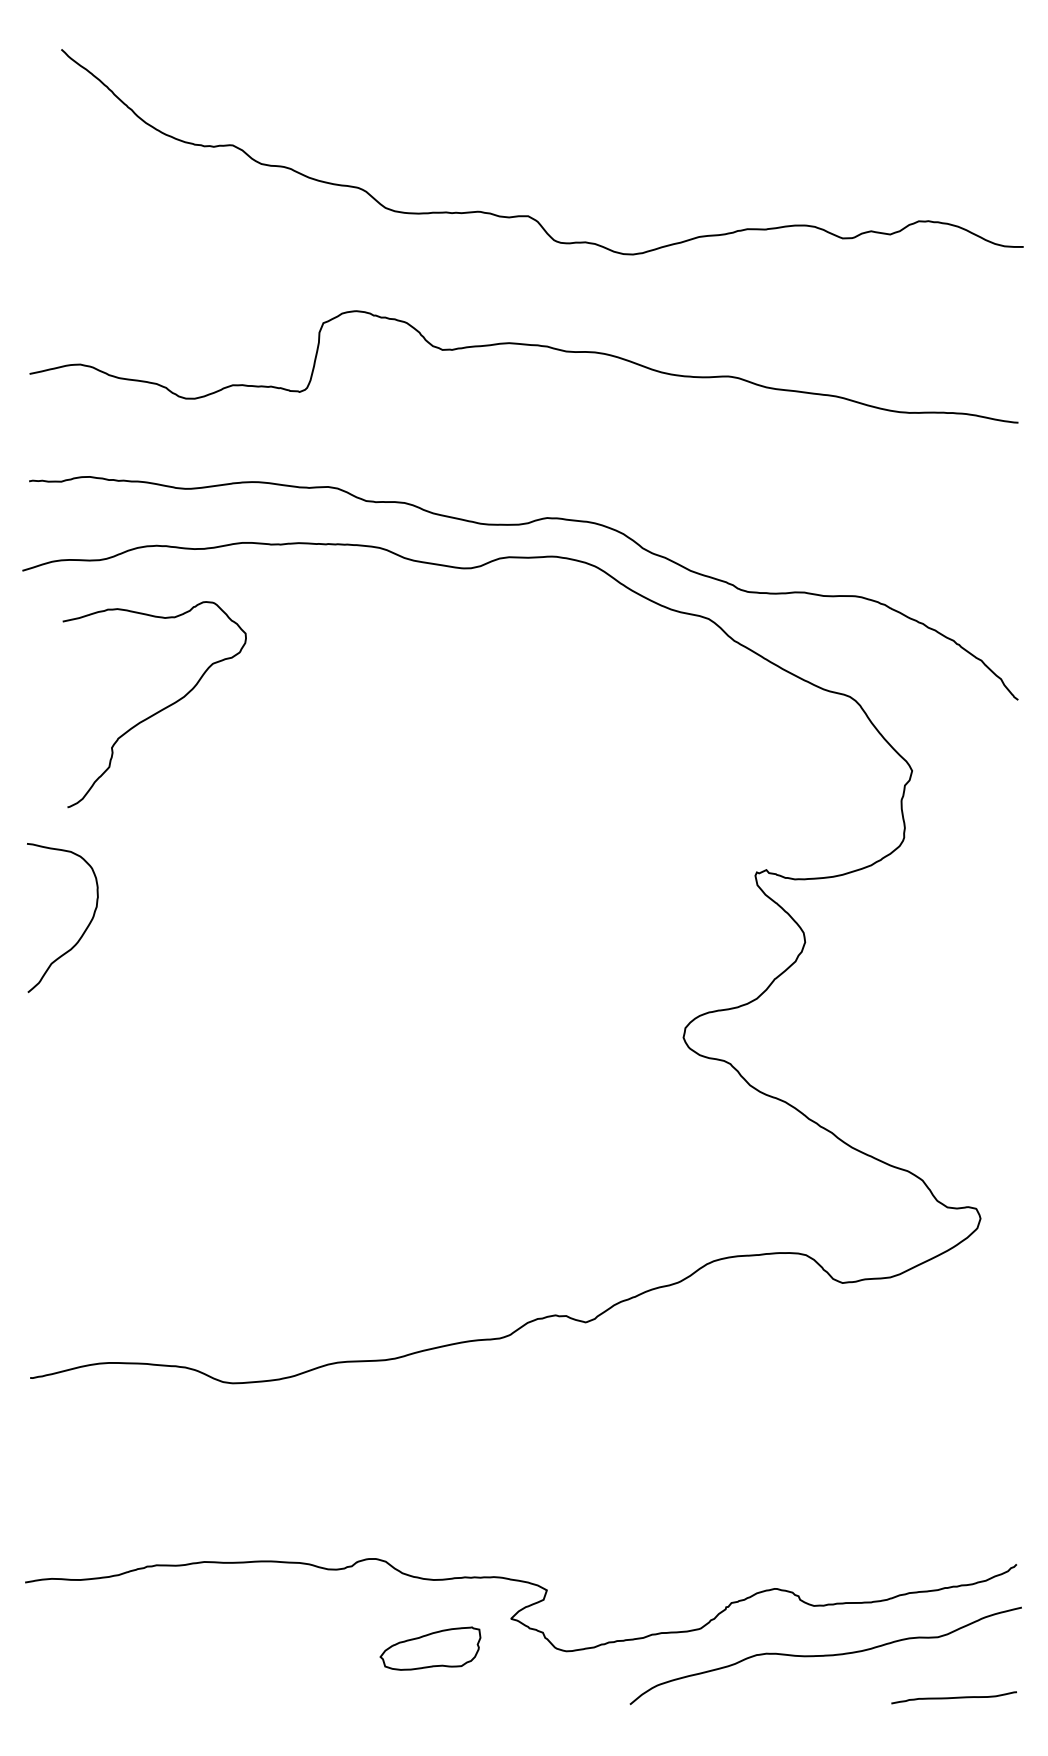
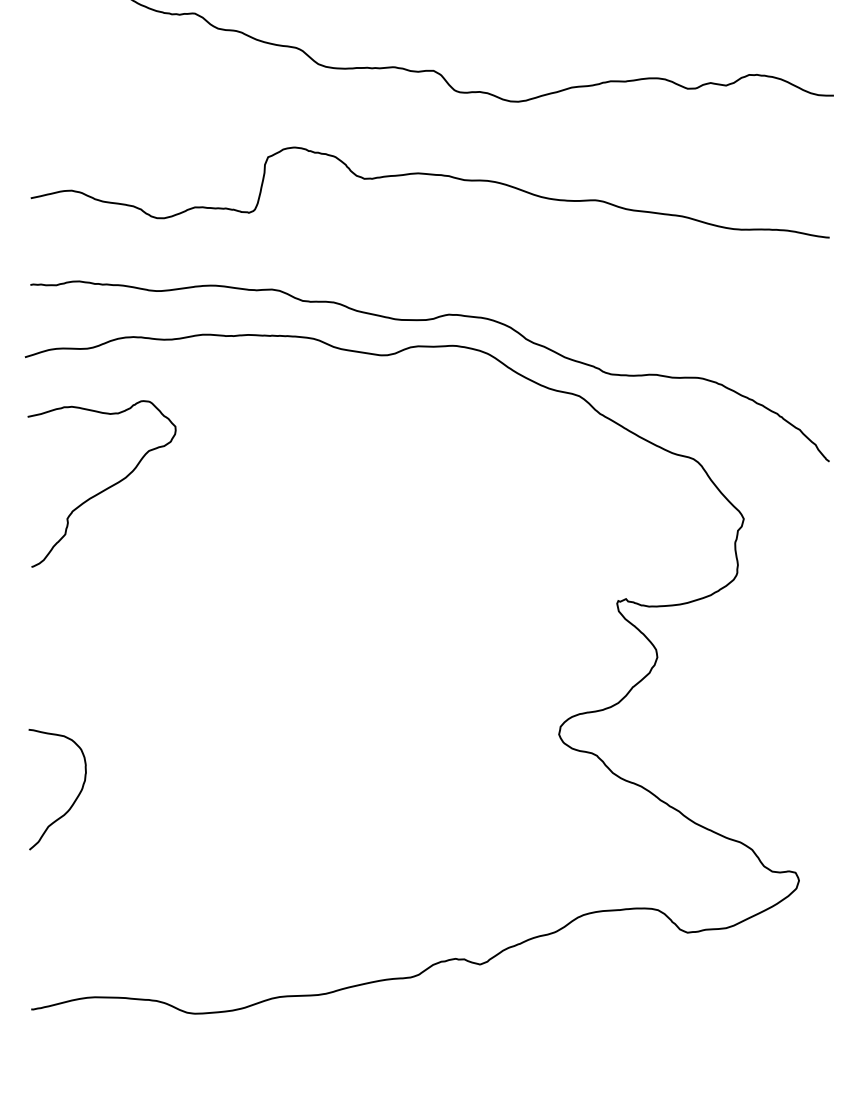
curve: (157, 711) -> (104, 489), moved
curve: (83, 931) -> (74, 800), moved

